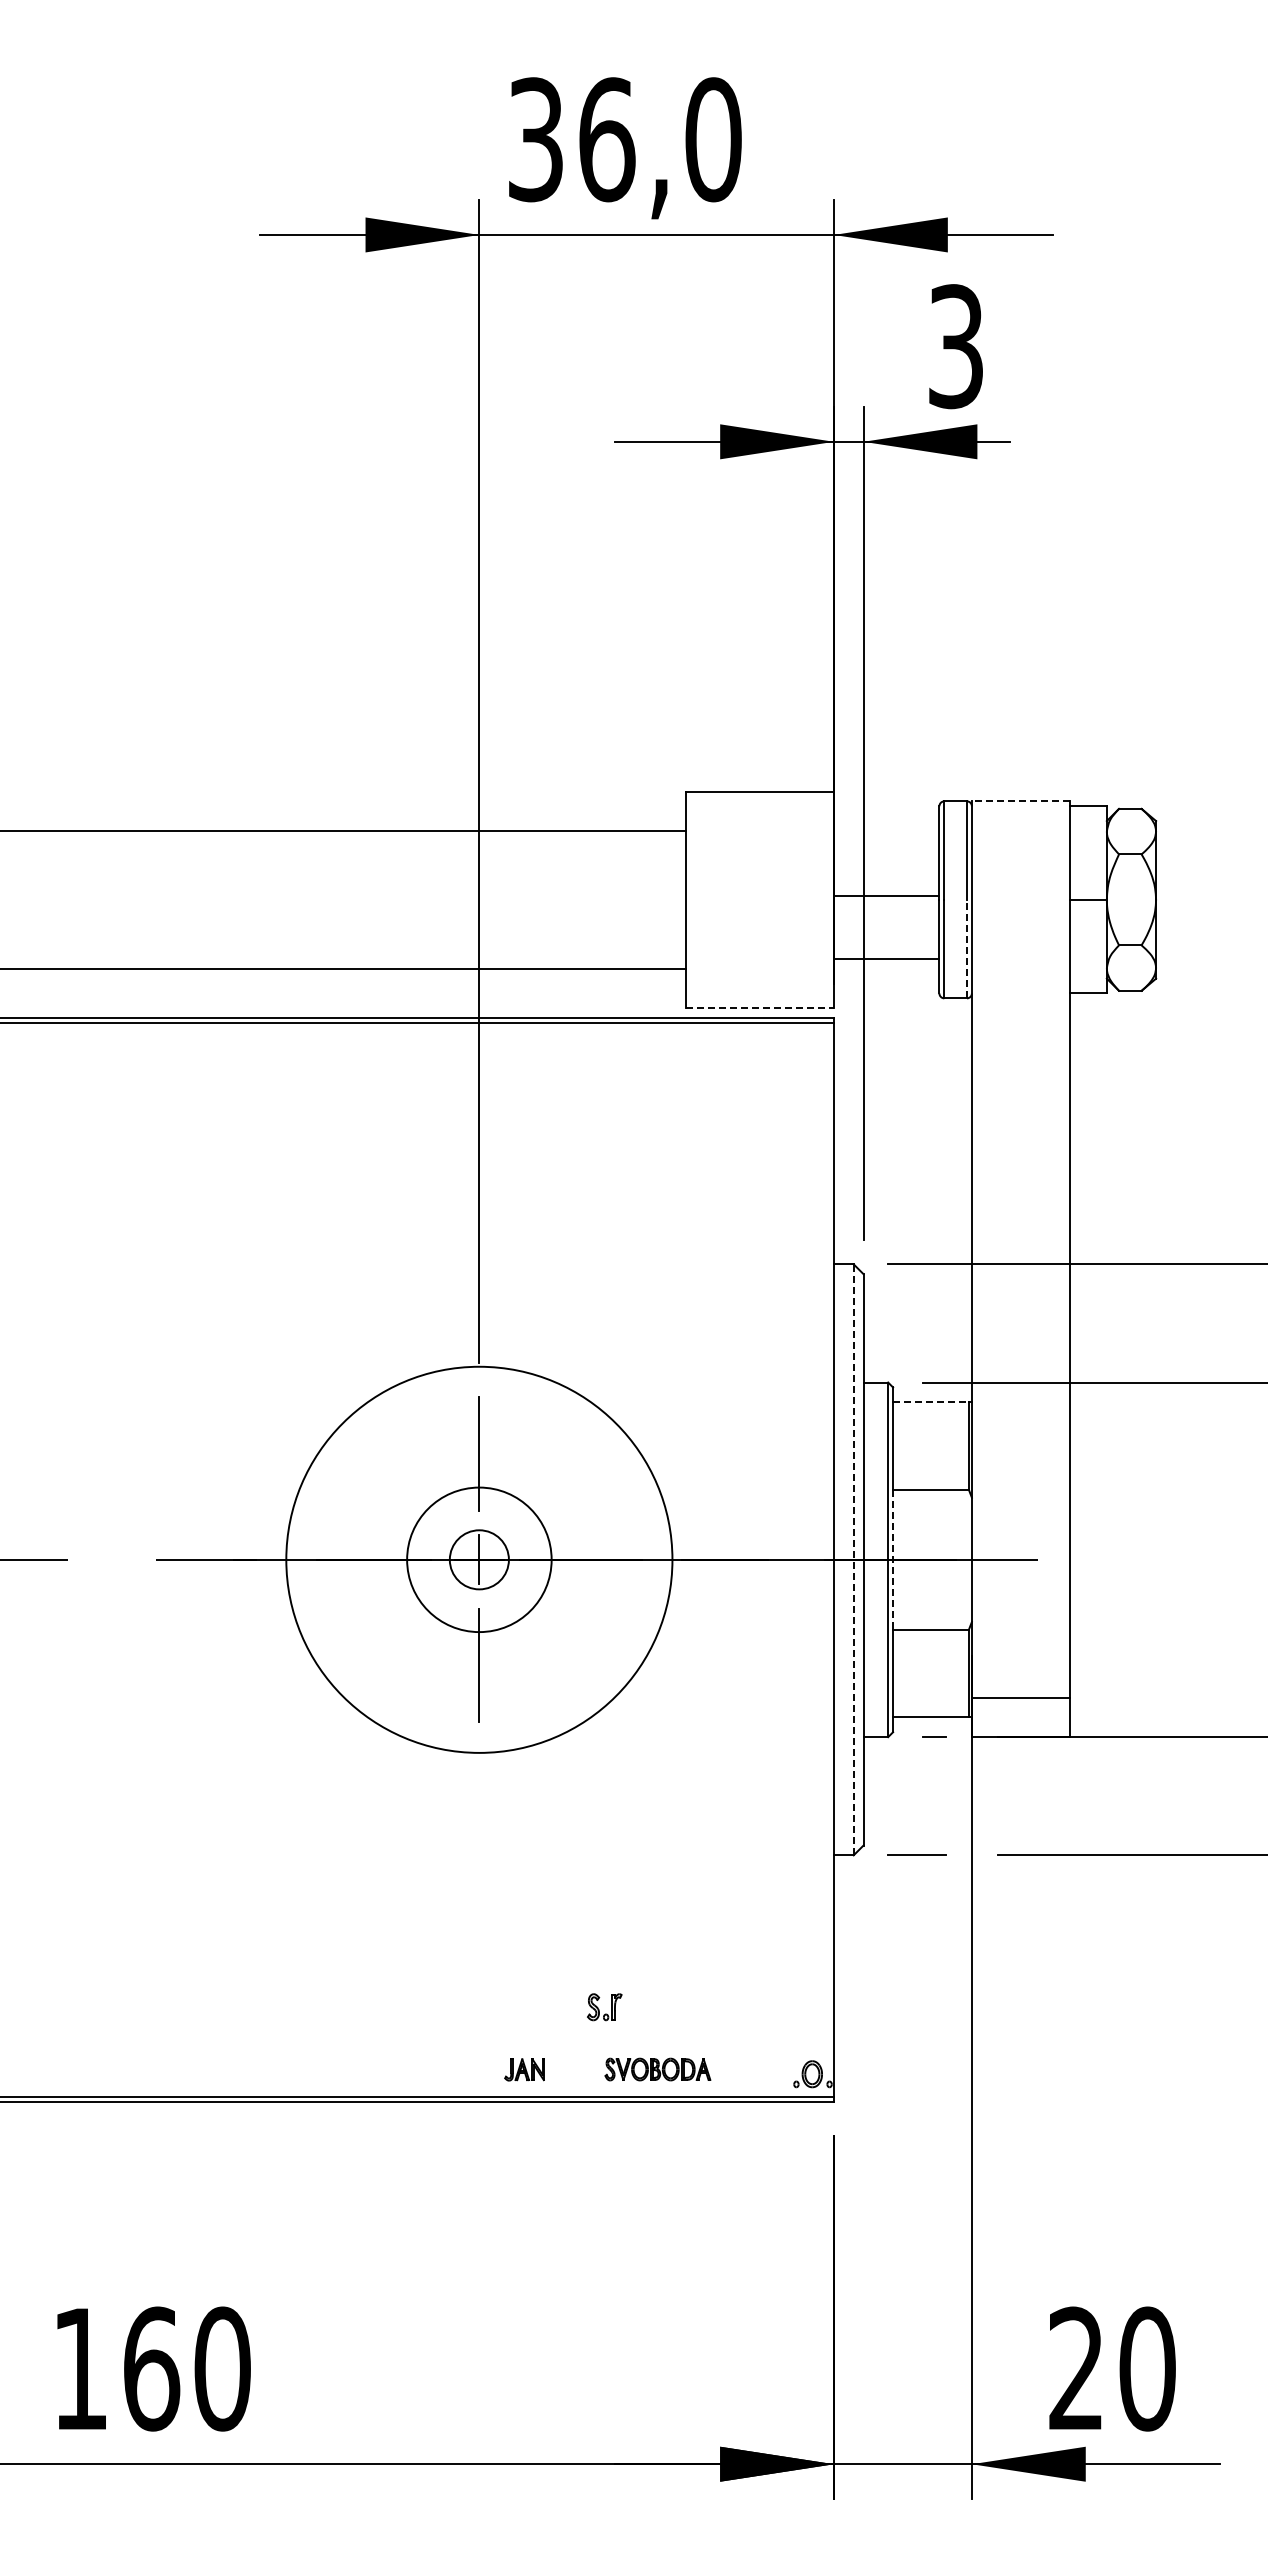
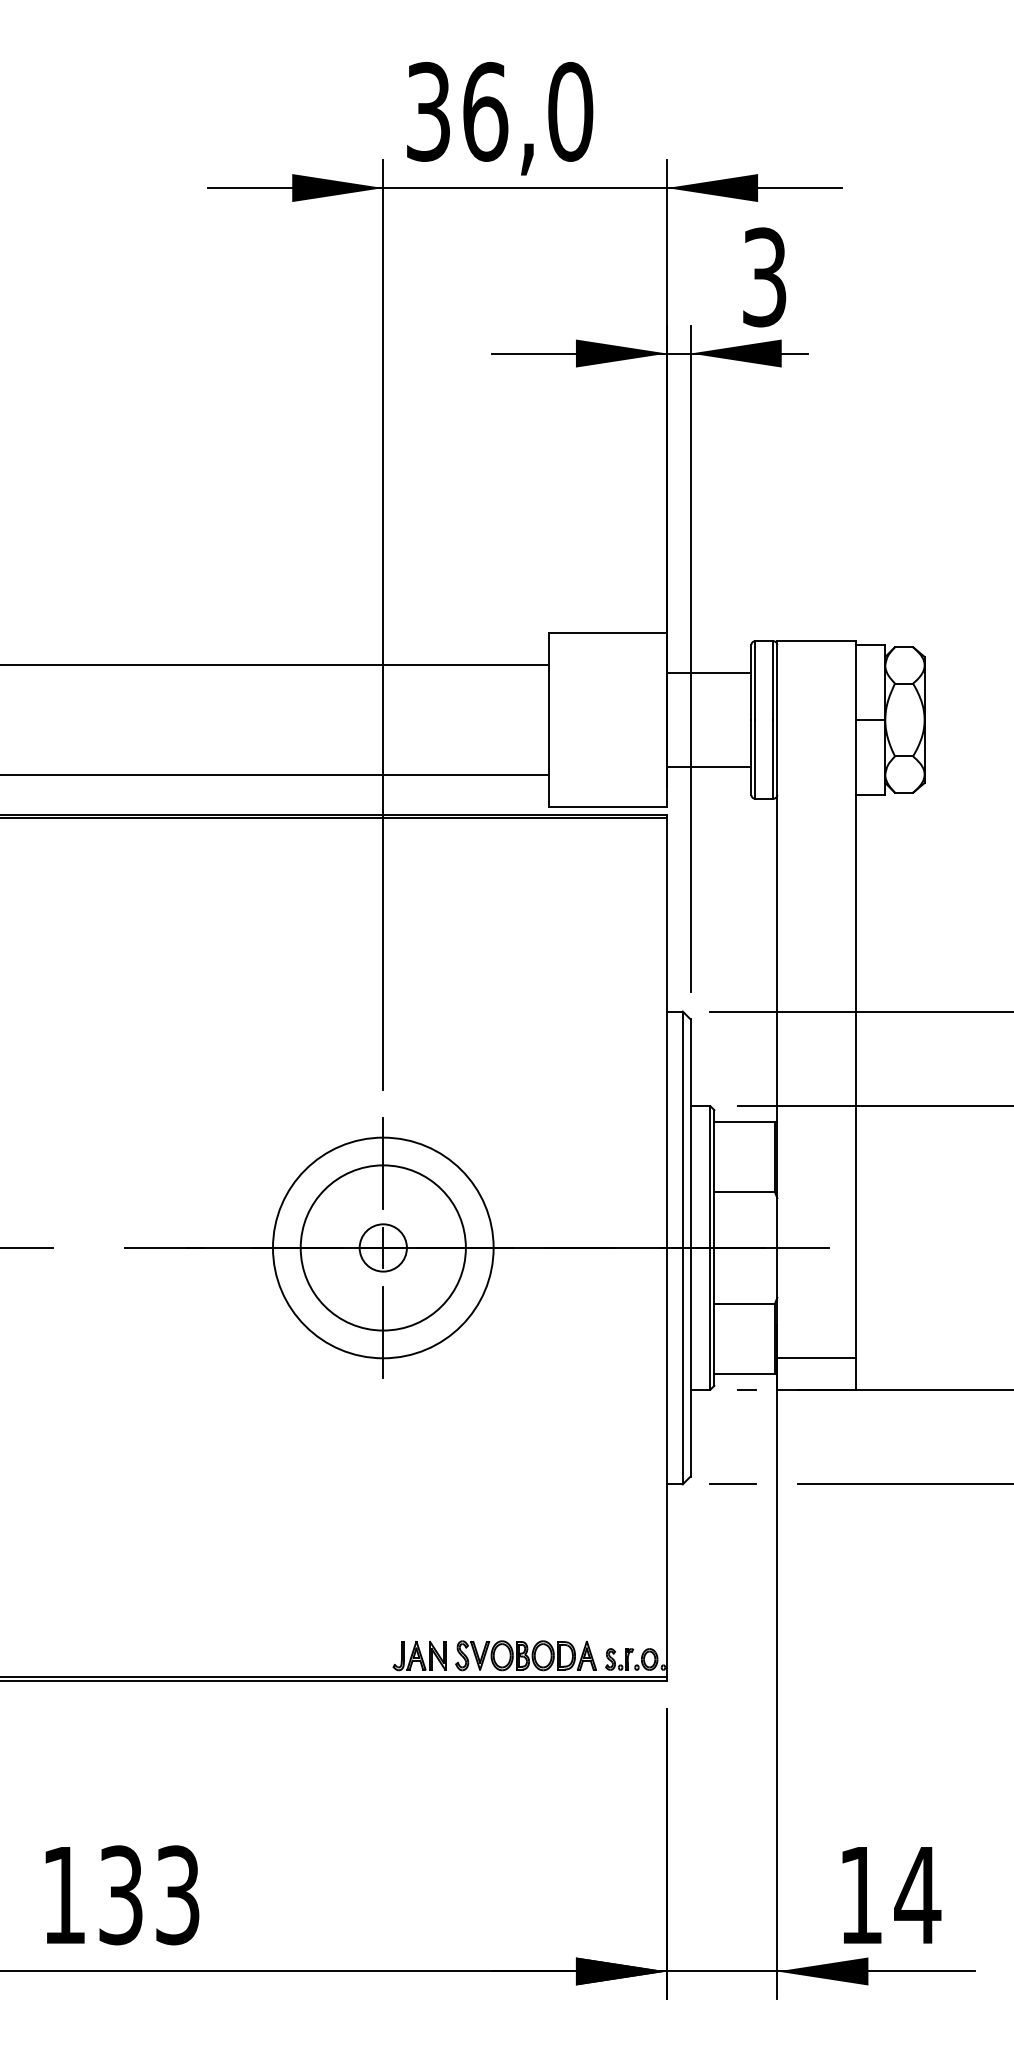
line: (1020, 801) -> (816, 641), dashed -> solid
line: (886, 895) -> (709, 672), moved
line: (966, 948) -> (773, 758), dashed -> solid
line: (760, 1008) -> (608, 806), dashed -> solid
line: (931, 1402) -> (745, 1122), dashed -> solid
circle: (479, 1559) -> (383, 1247), size x0.71
circle: (479, 1559) -> (383, 1247), size x1.43
line: (853, 1559) -> (682, 1247), dashed -> solid
line: (893, 1559) -> (714, 1247), dashed -> solid
part: (604, 2007) -> (619, 1659), moved
part: (524, 2069) -> (419, 1655), size x1.67
part: (657, 2069) -> (525, 1655), size x1.67
text: (187, 2368) -> (149, 1894), 160 -> 133
text: (1113, 2368) -> (890, 1894), 20 -> 14

